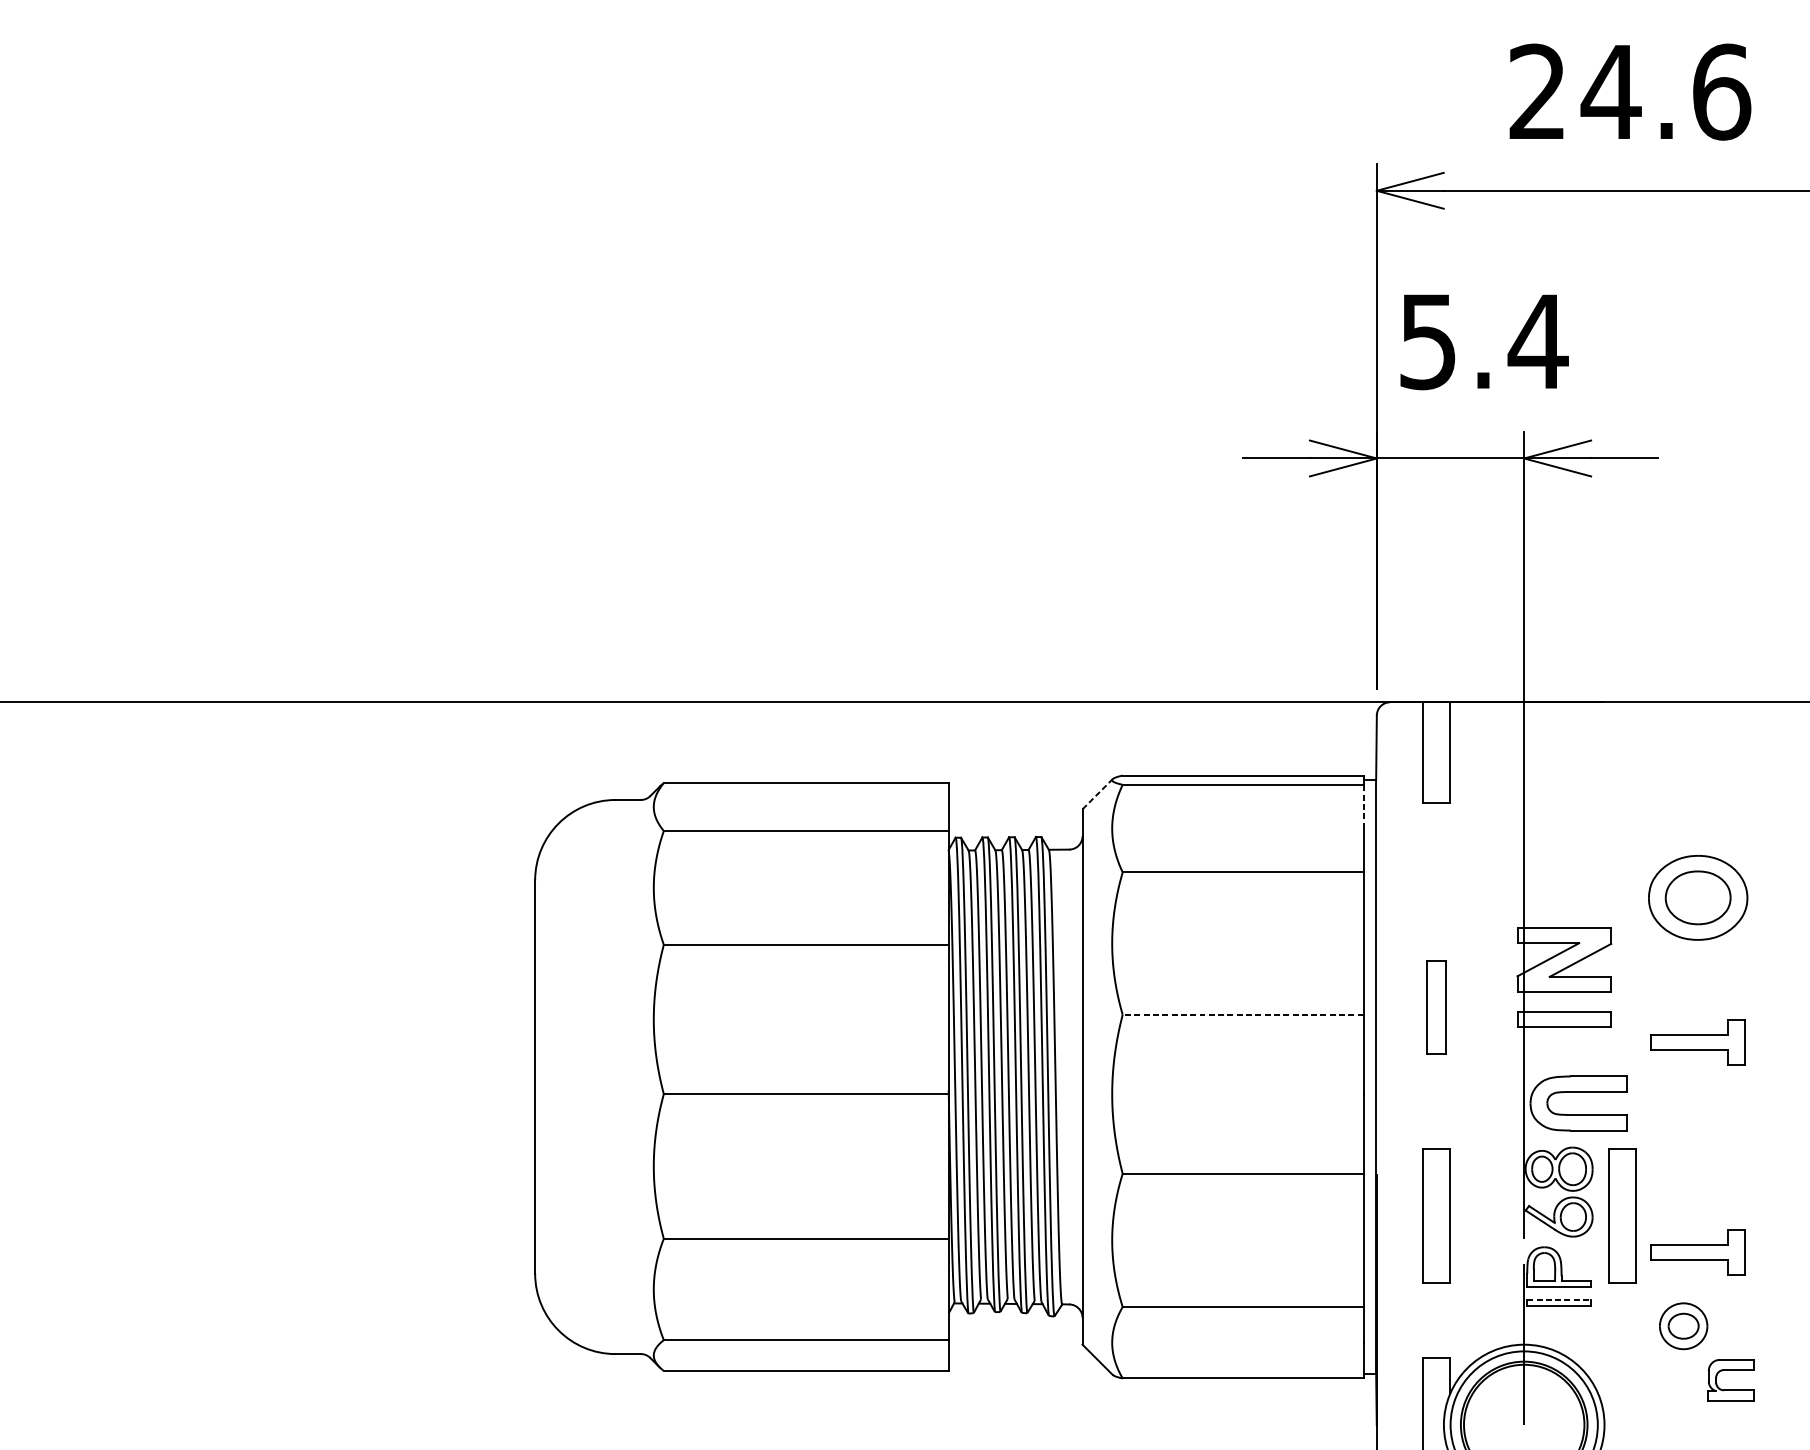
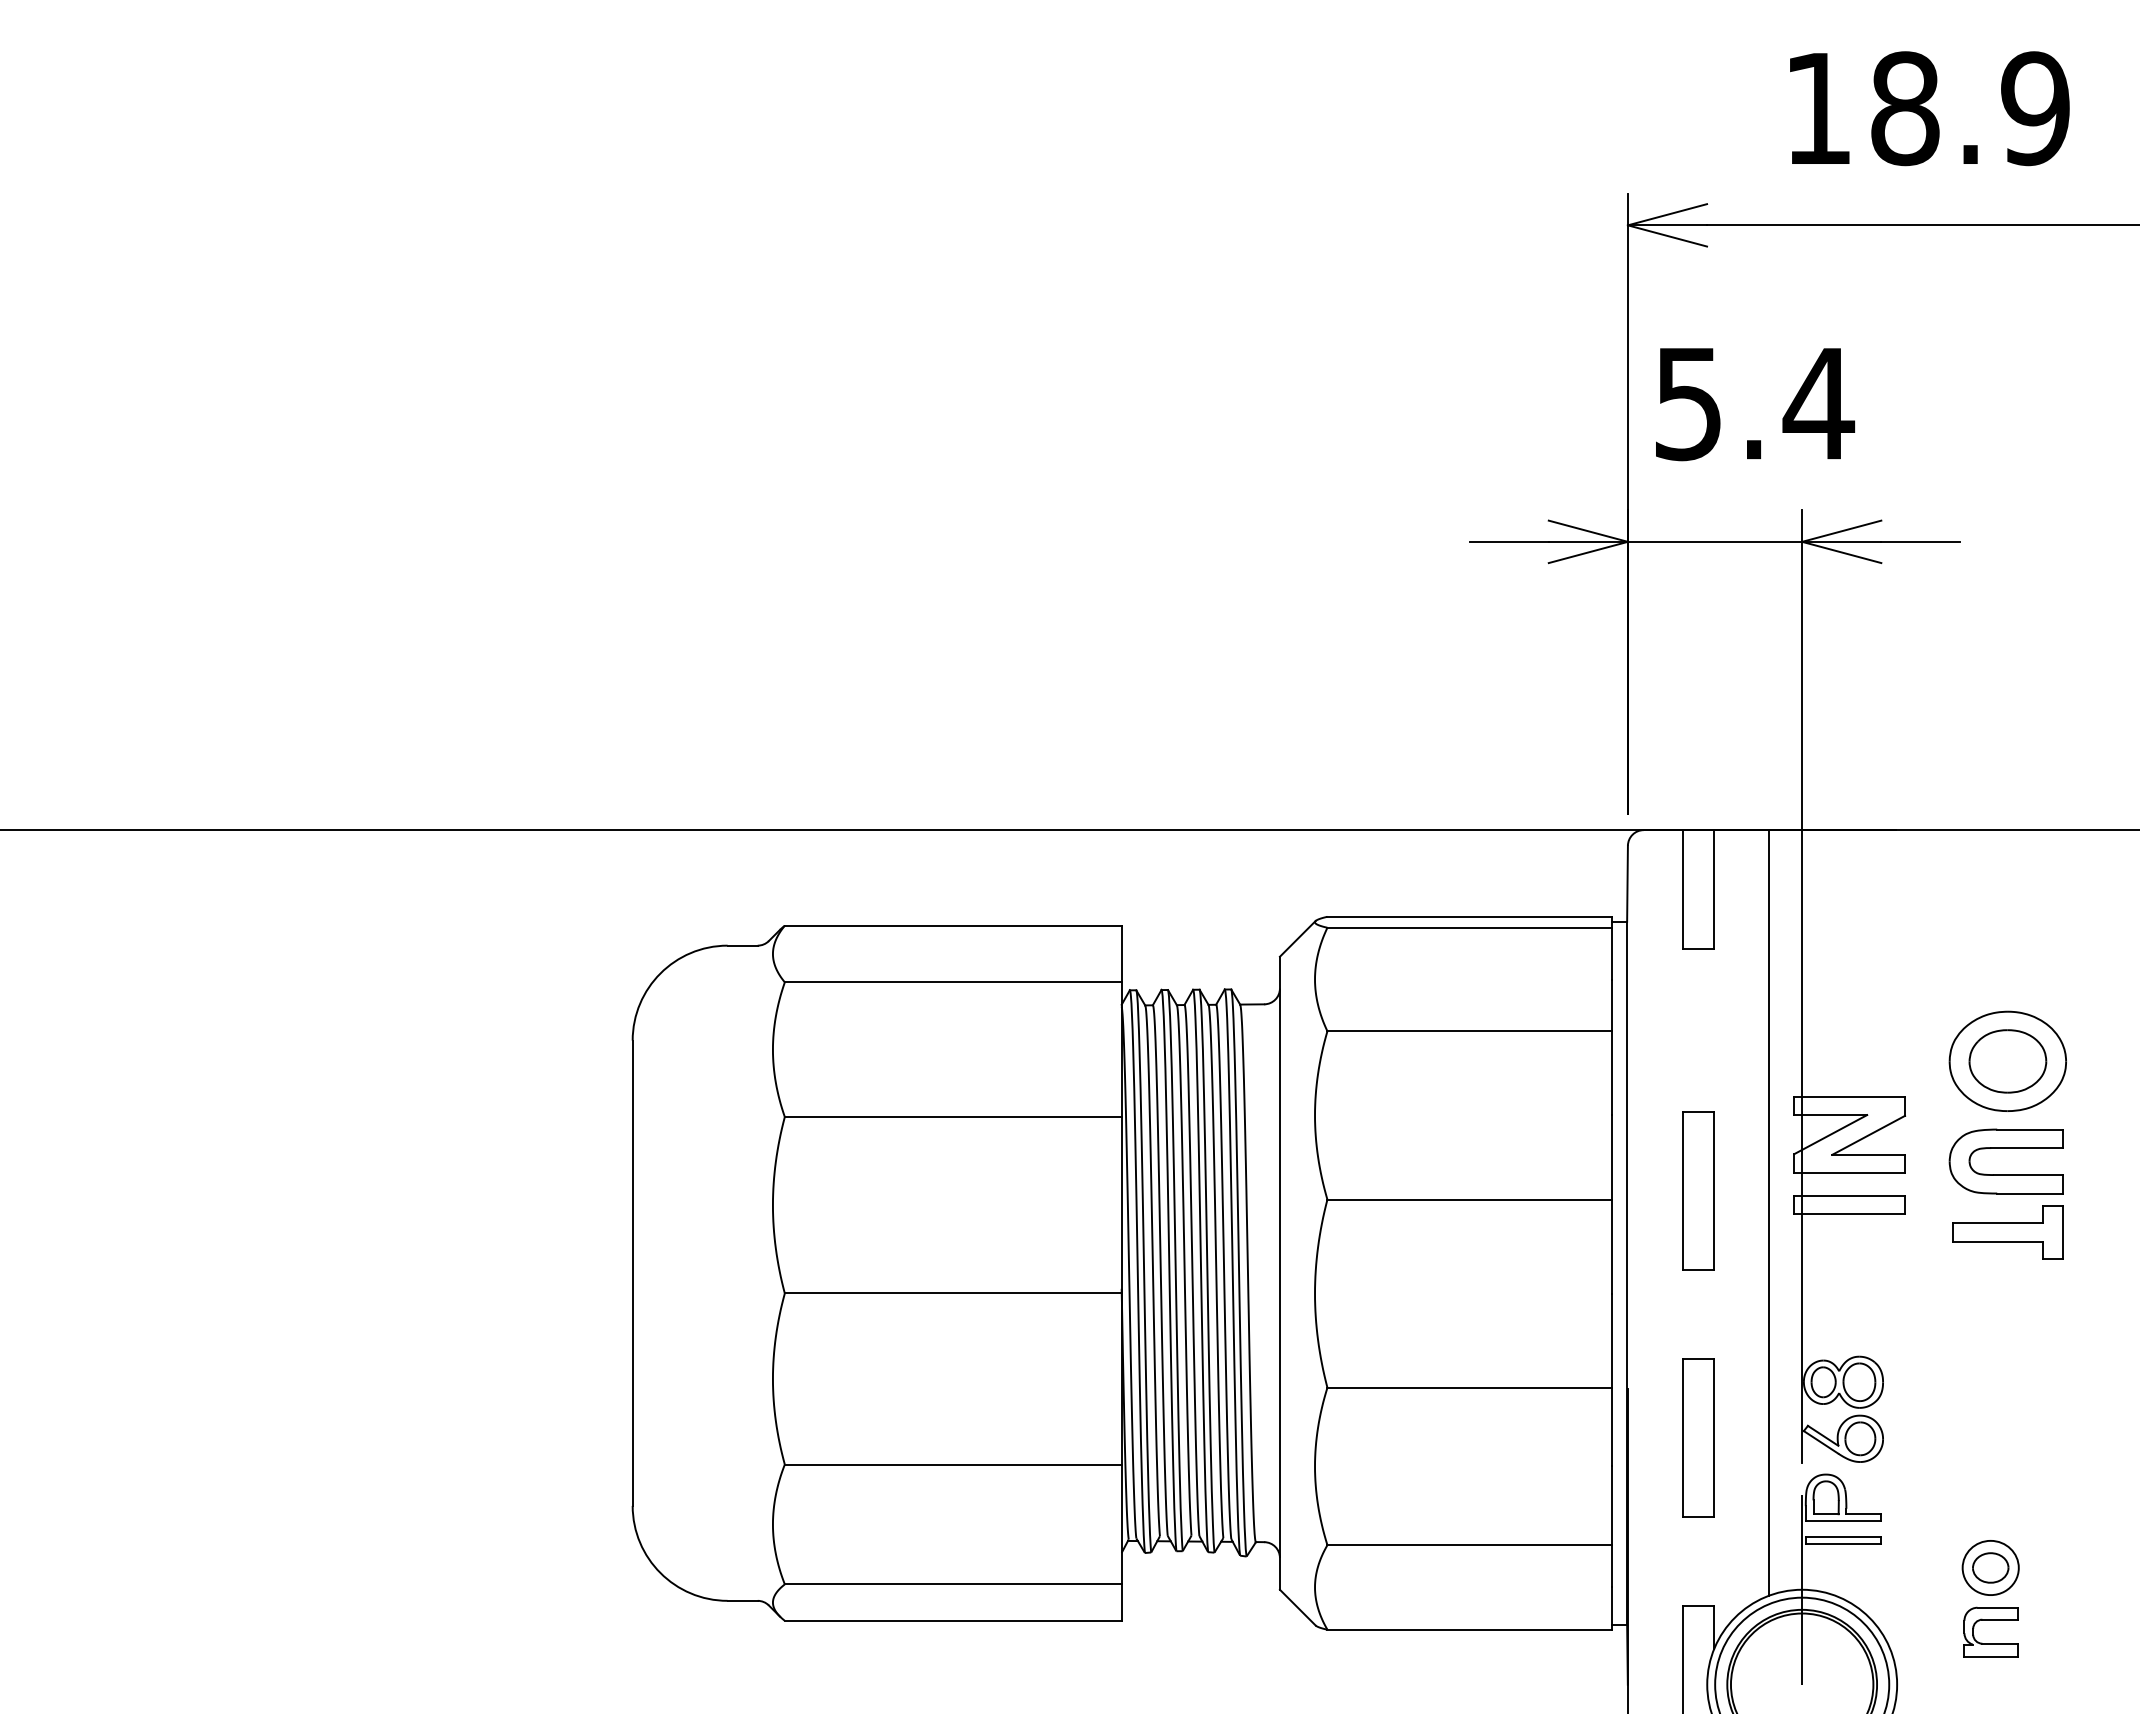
text: (1630, 91) -> (1927, 108), 24.6 -> 18.9
line: (1098, 793) -> (1298, 938), dashed -> solid
line: (1363, 806) -> (1612, 953), dashed -> solid
part: (1436, 1007) -> (1698, 1190), size x1.43
line: (1242, 1014) -> (1469, 1199), dashed -> solid
line: (1495, 1025) -> (1768, 1212), added
part: (1577, 1092) -> (2005, 1148), moved
part: (1622, 1215) -> (1918, 1437), removed
part: (1697, 1252) -> (2007, 1480), removed
line: (1559, 1300) -> (1843, 1537), dashed -> solid
part: (1730, 1370) -> (1990, 1620), moved

